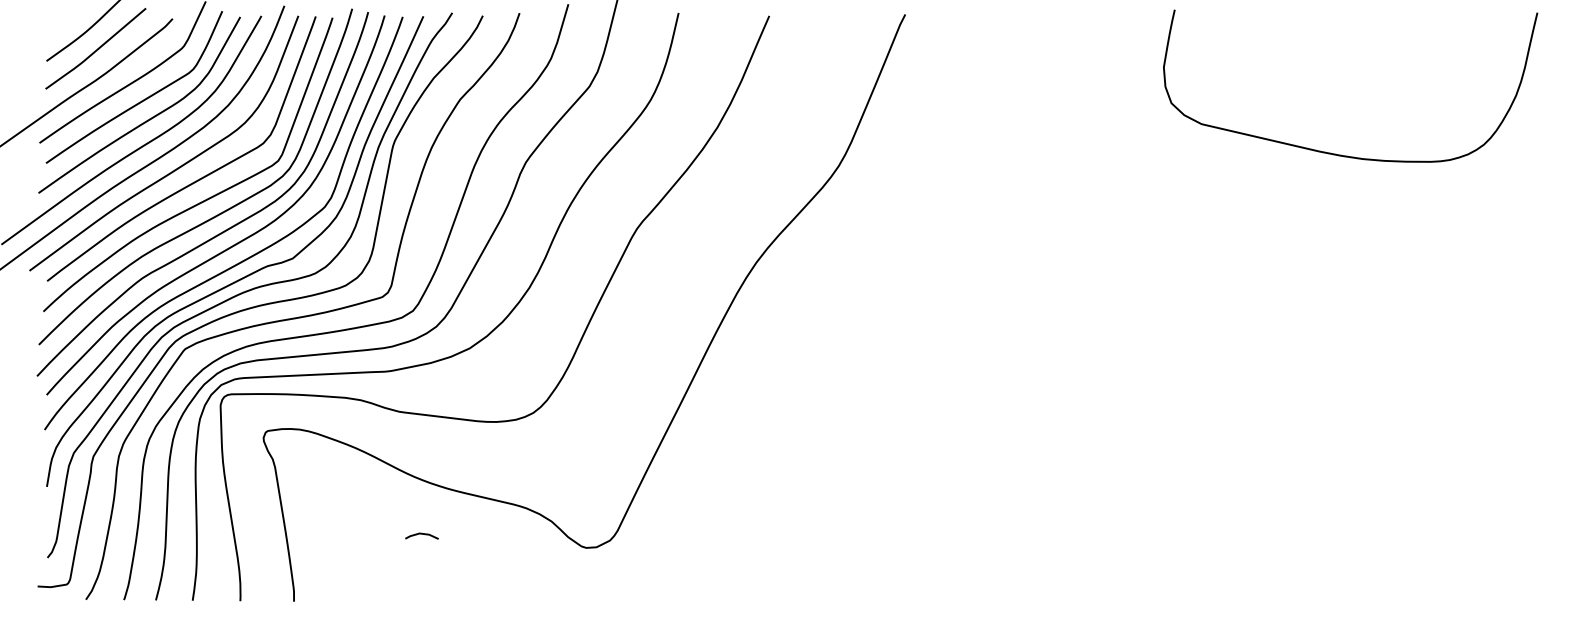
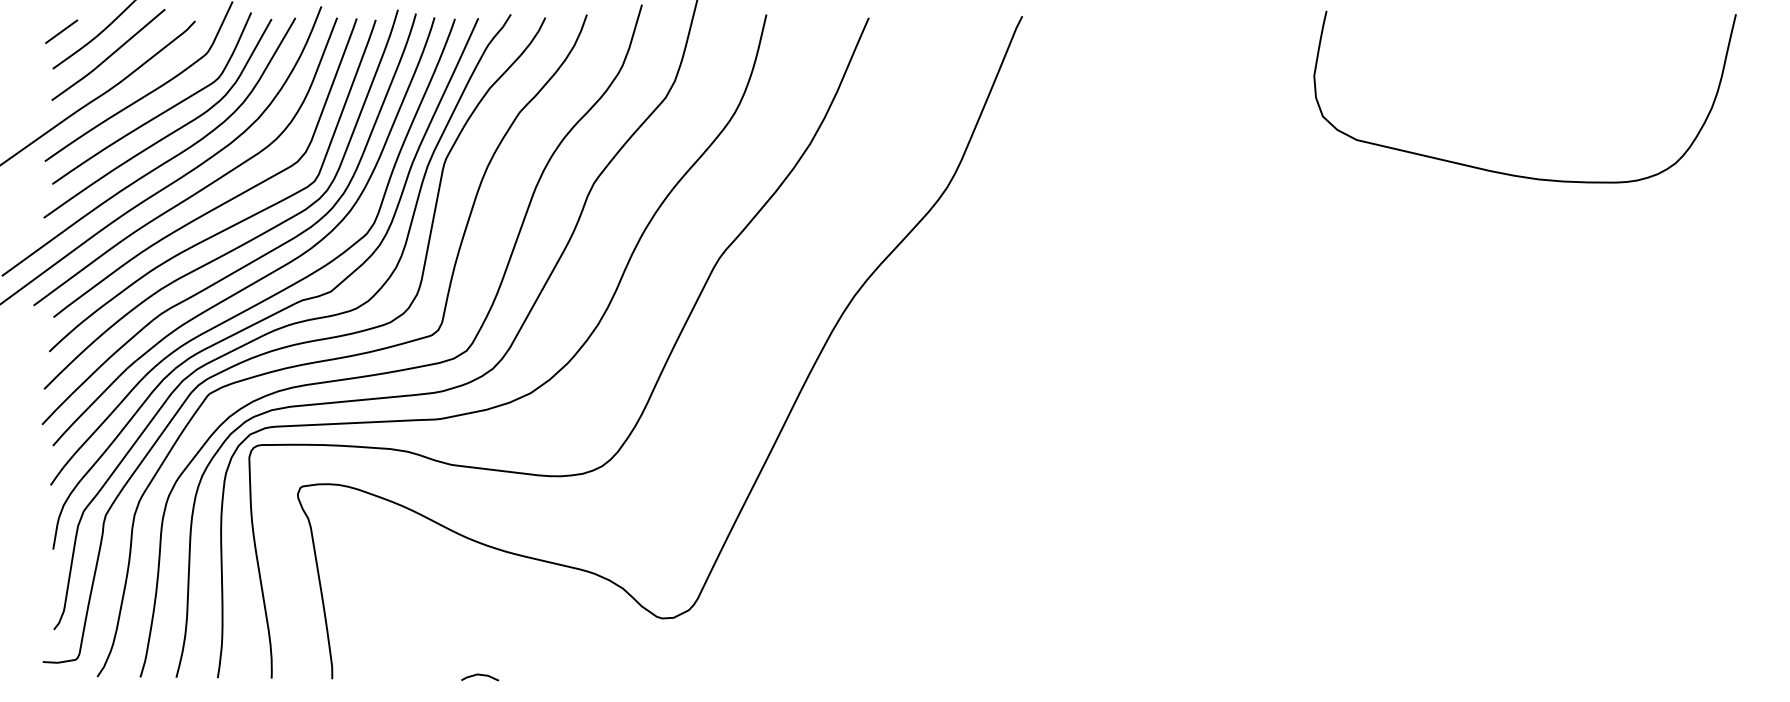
line: (54, 28) -> (61, 32), added
curve: (421, 534) -> (479, 675), moved

